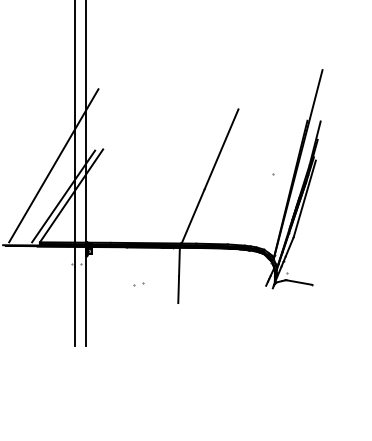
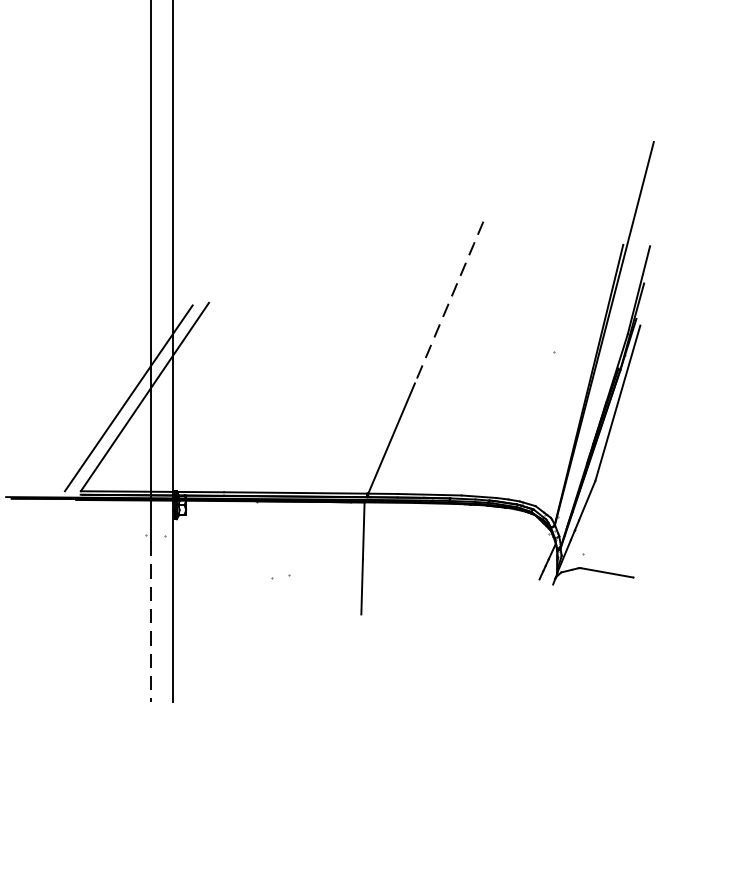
line: (221, 149) -> (448, 303), solid -> dashed
line: (53, 165) -> (108, 335), removed
line: (74, 307) -> (150, 623), solid -> dashed

